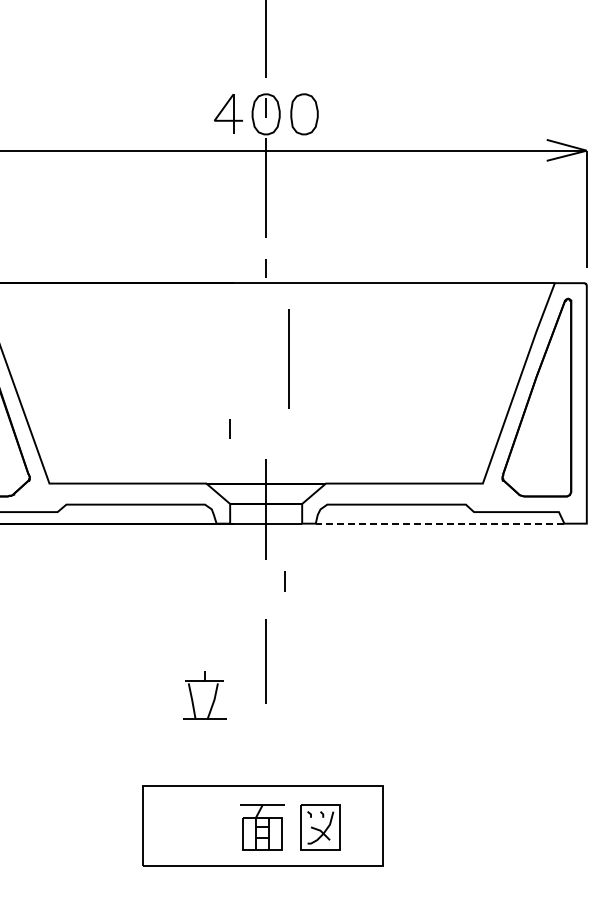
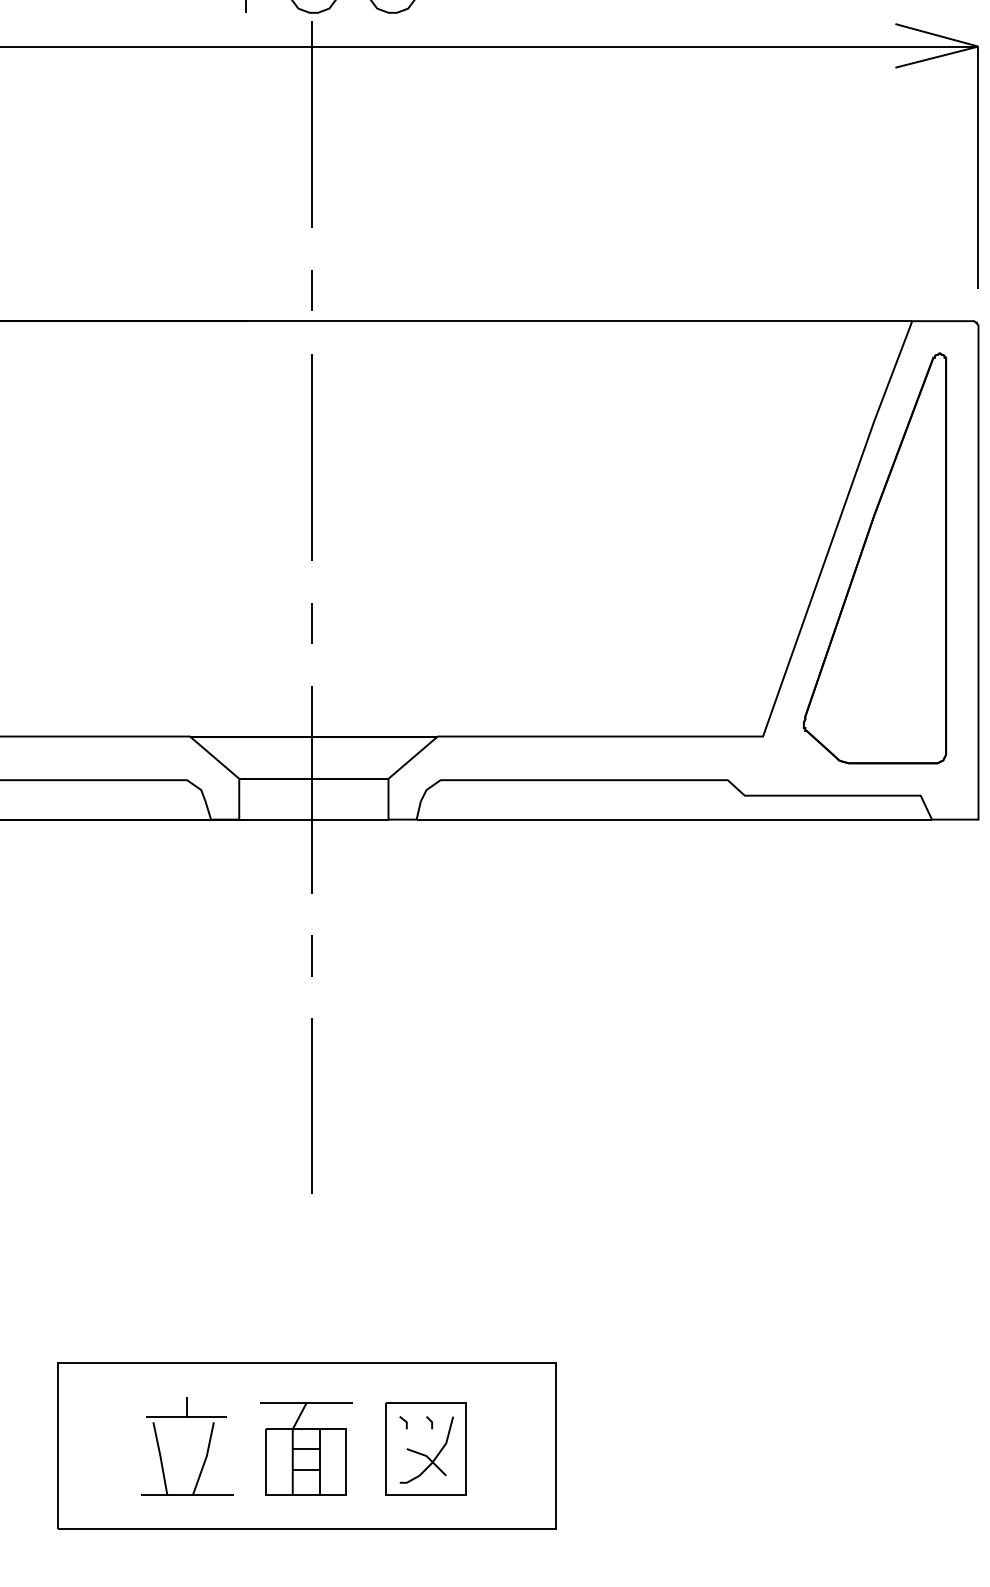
line: (288, 358) -> (312, 456), moved
line: (229, 428) -> (312, 622), moved
line: (439, 523) -> (673, 819), dashed -> solid
line: (284, 581) -> (312, 956), moved
part: (213, 698) -> (204, 1453), moved

